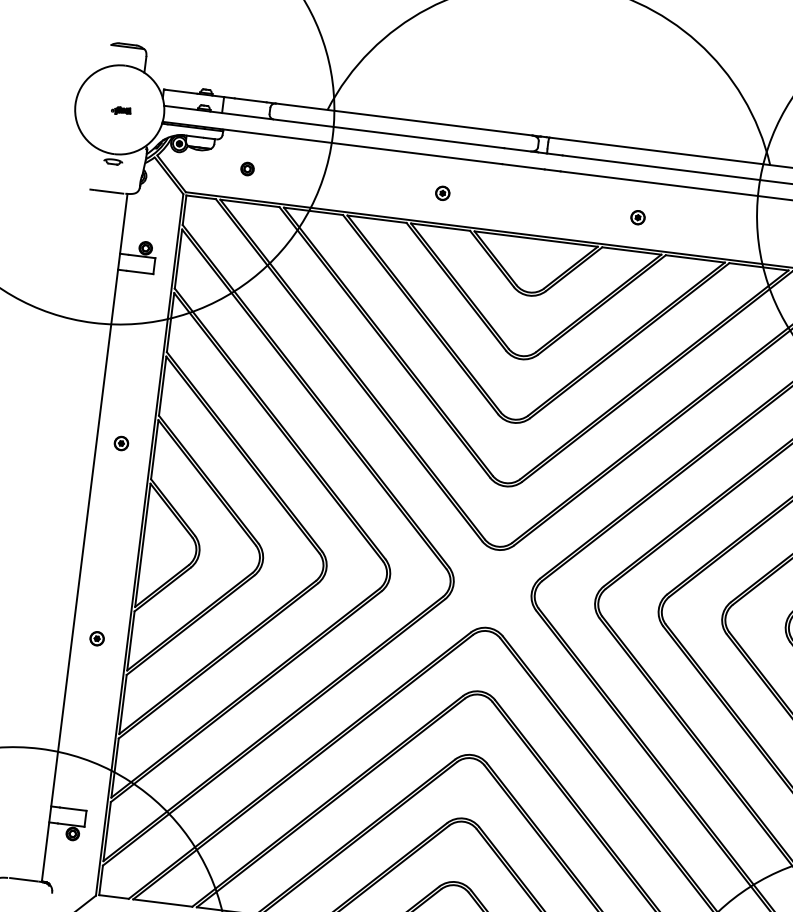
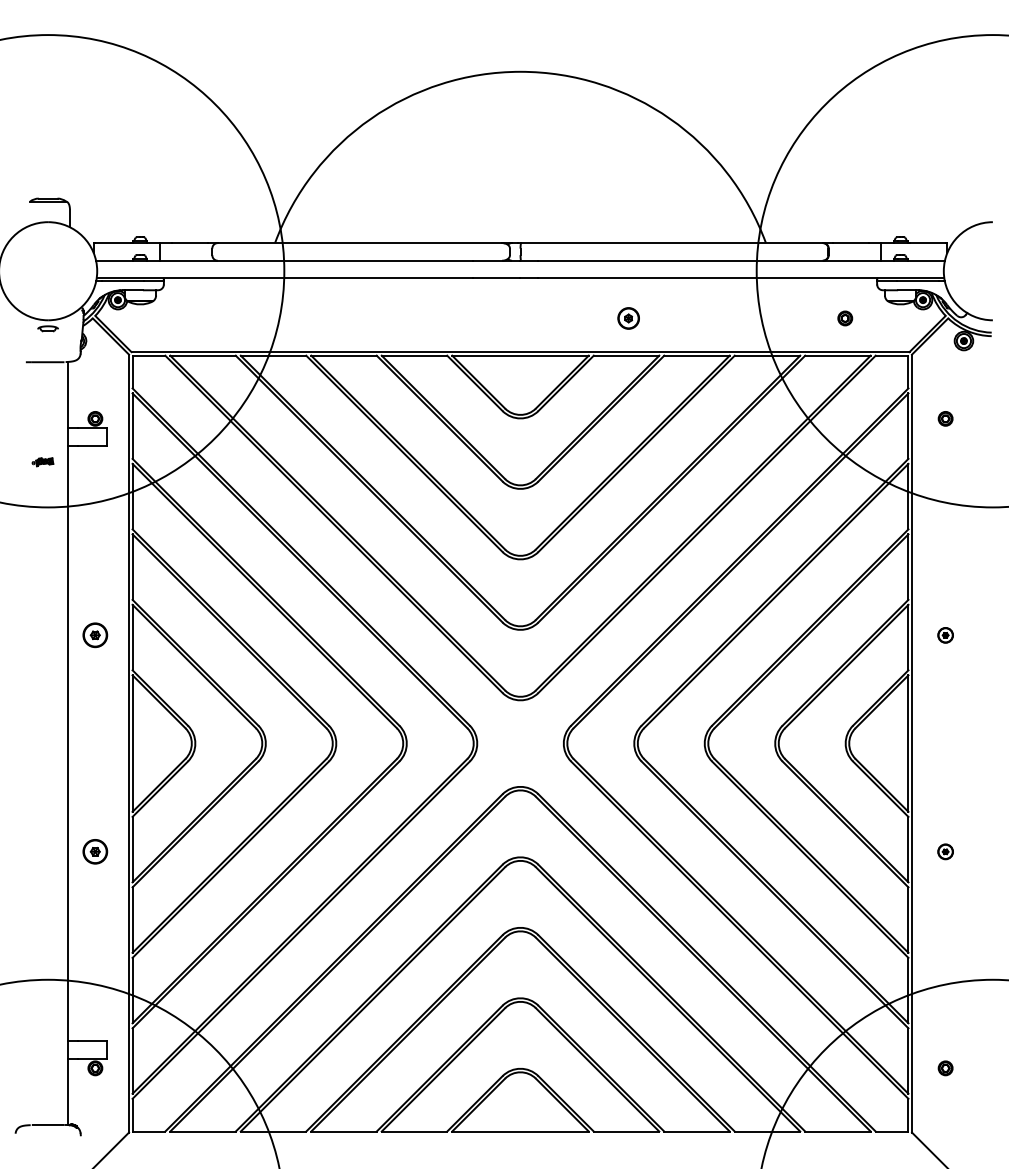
part: (120, 111) -> (42, 462), moved
part: (247, 169) -> (195, 318), removed
part: (443, 193) -> (412, 318), removed
part: (637, 217) -> (628, 318), size x1.4
part: (121, 443) -> (95, 635), size x1.6
part: (97, 638) -> (95, 851), size x1.6

